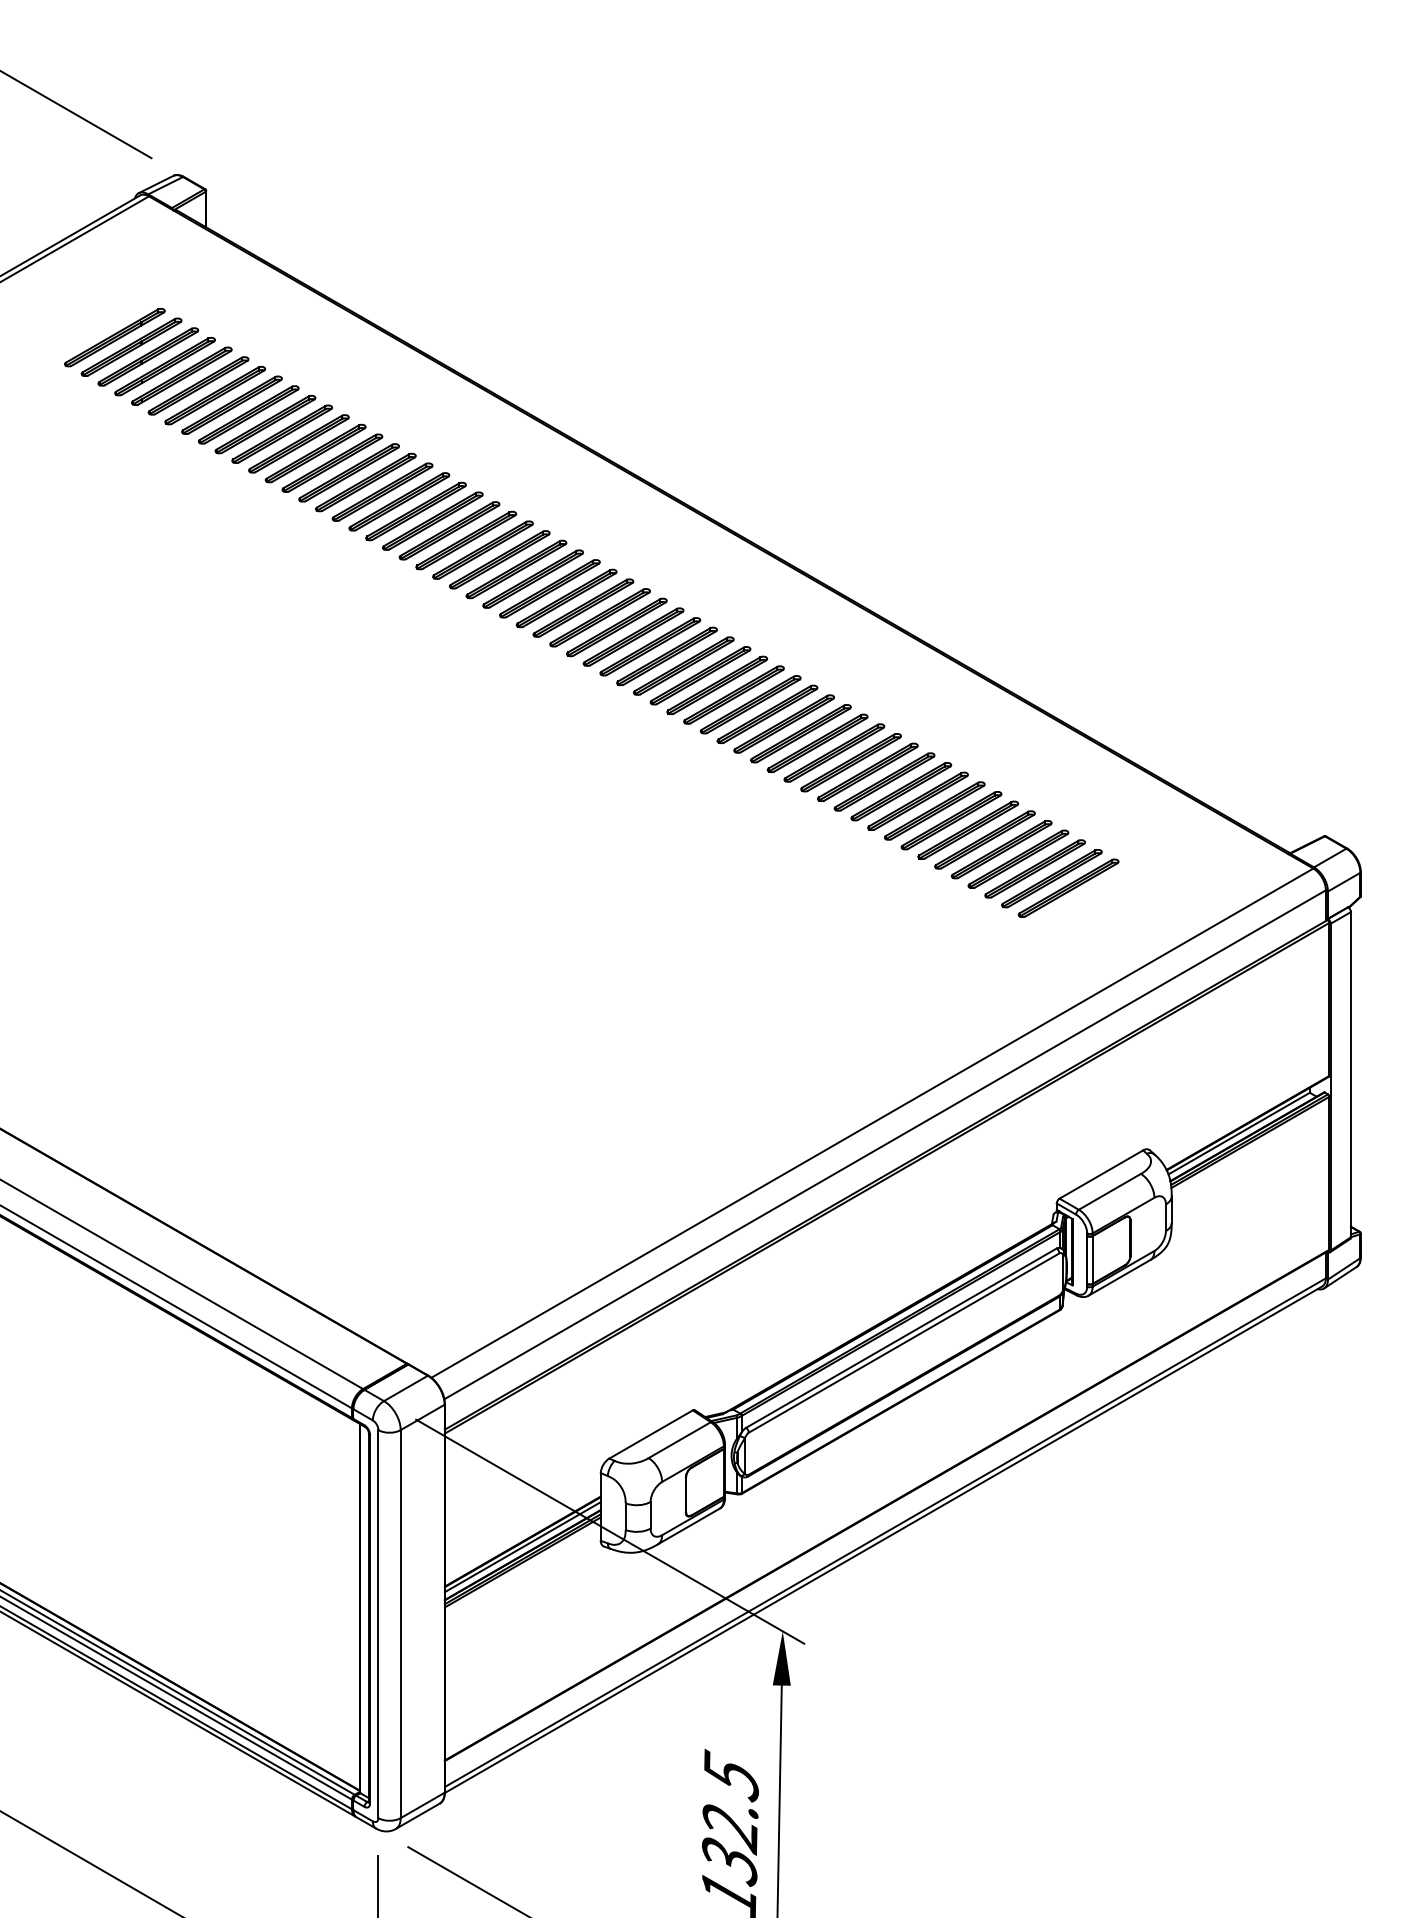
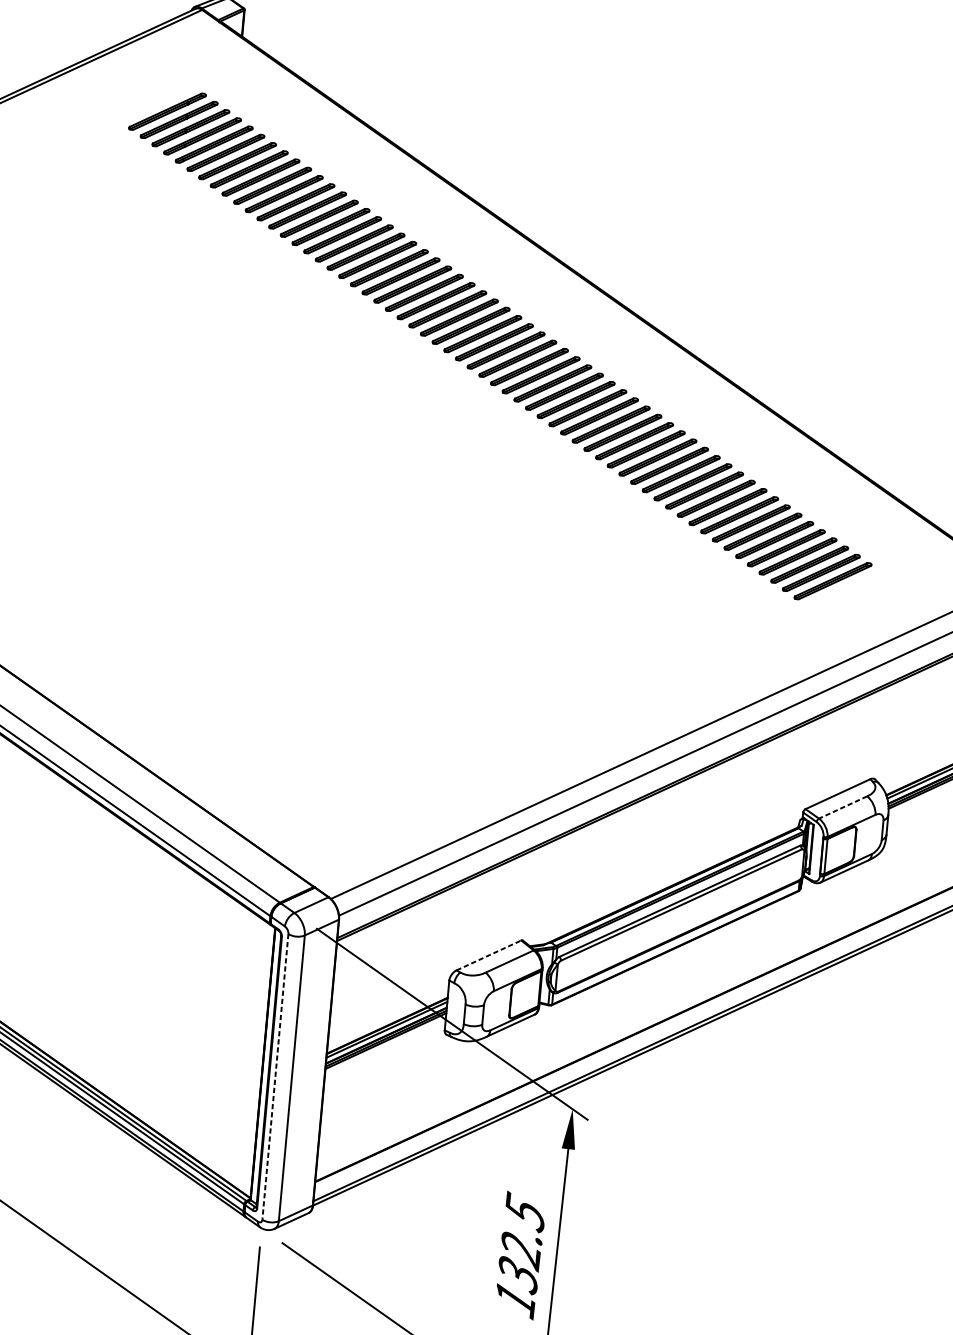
line: (1109, 1191) -> (842, 807), solid -> dashed
line: (651, 1434) -> (489, 955), solid -> dashed
line: (378, 1624) -> (275, 1077), solid -> dashed

